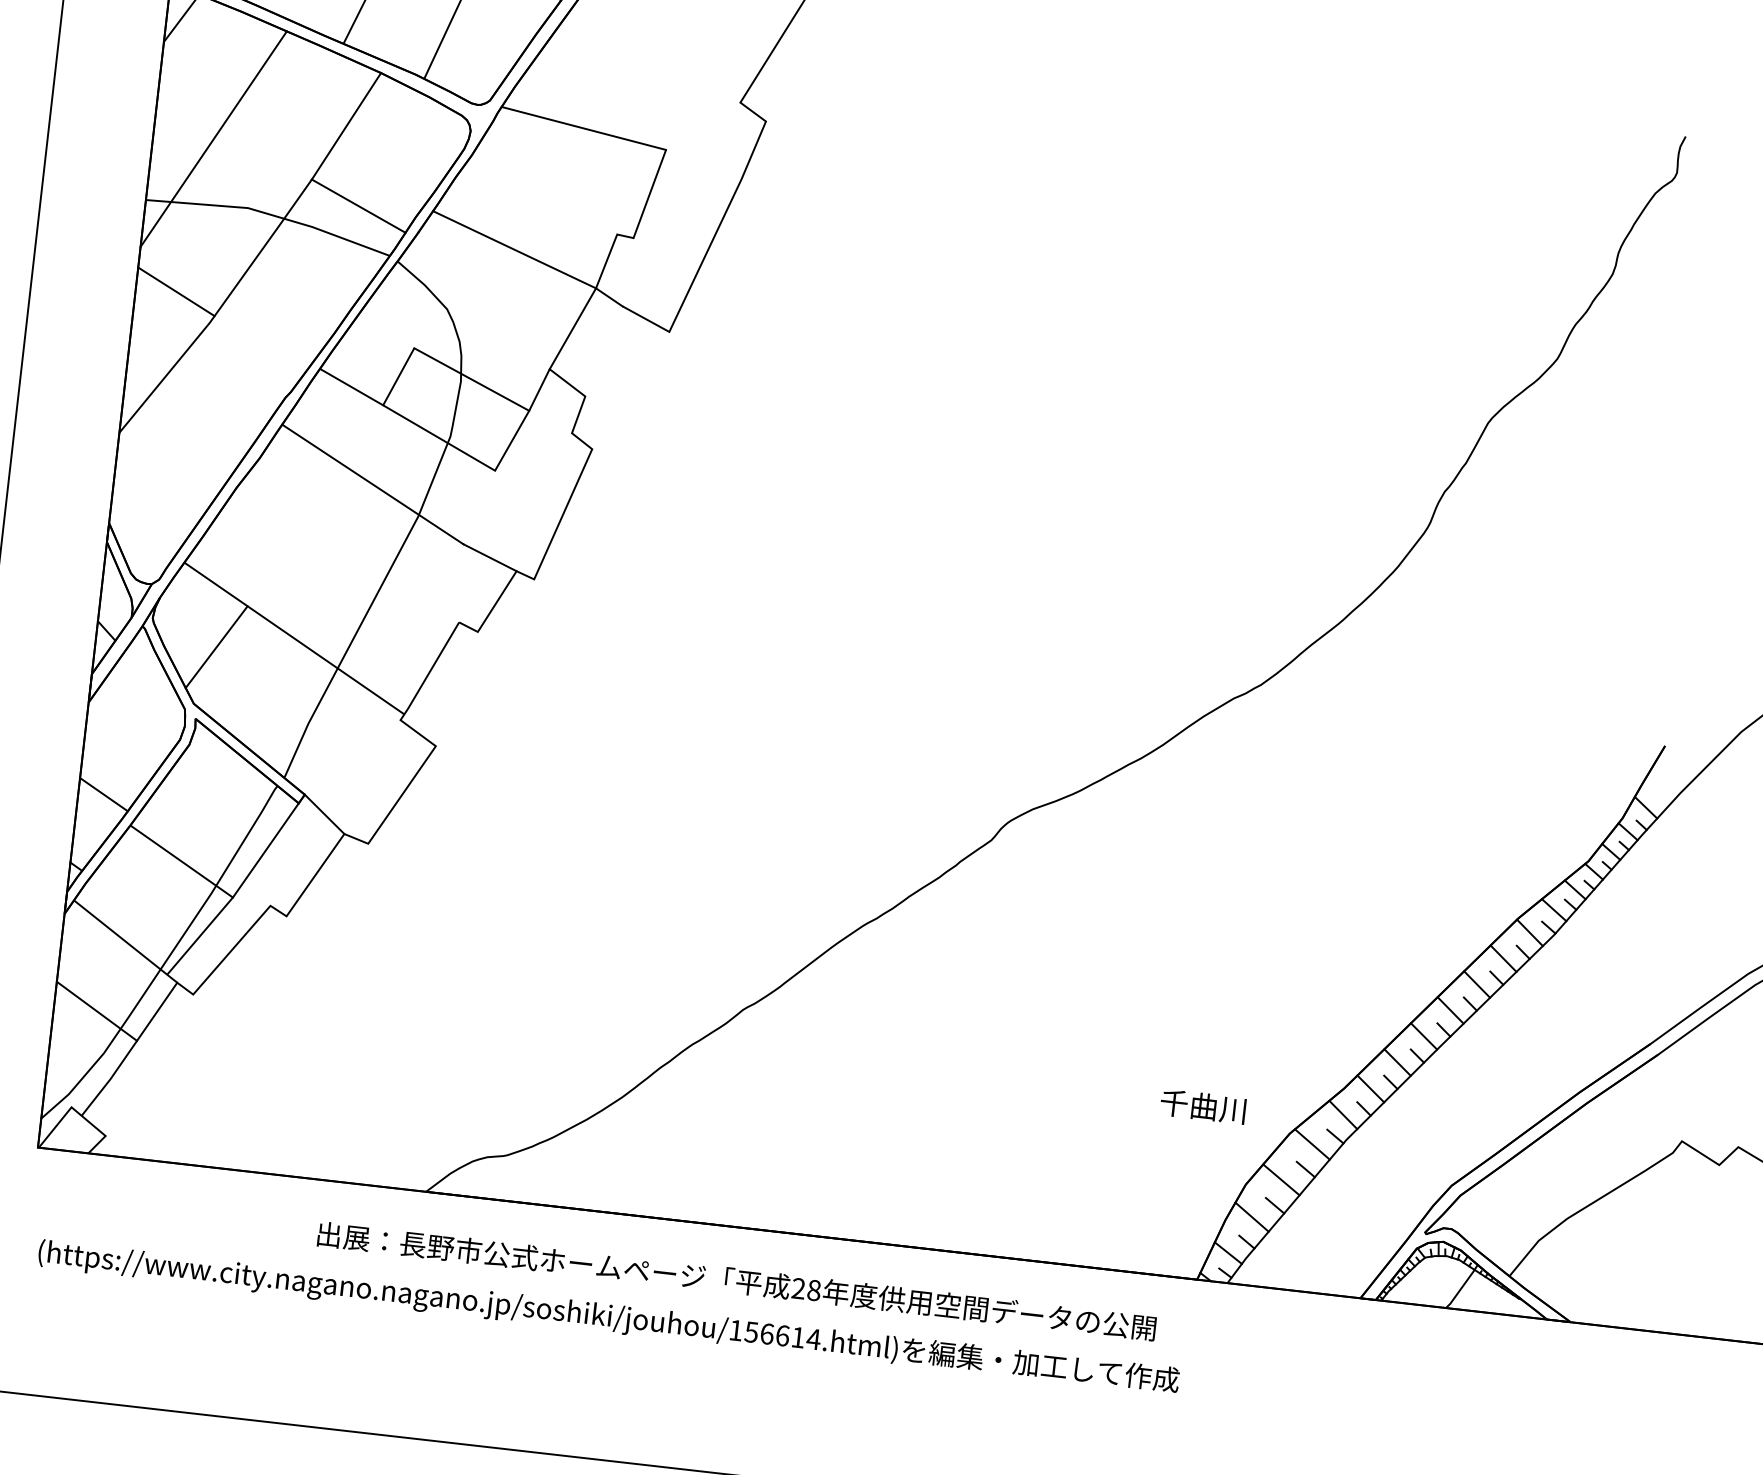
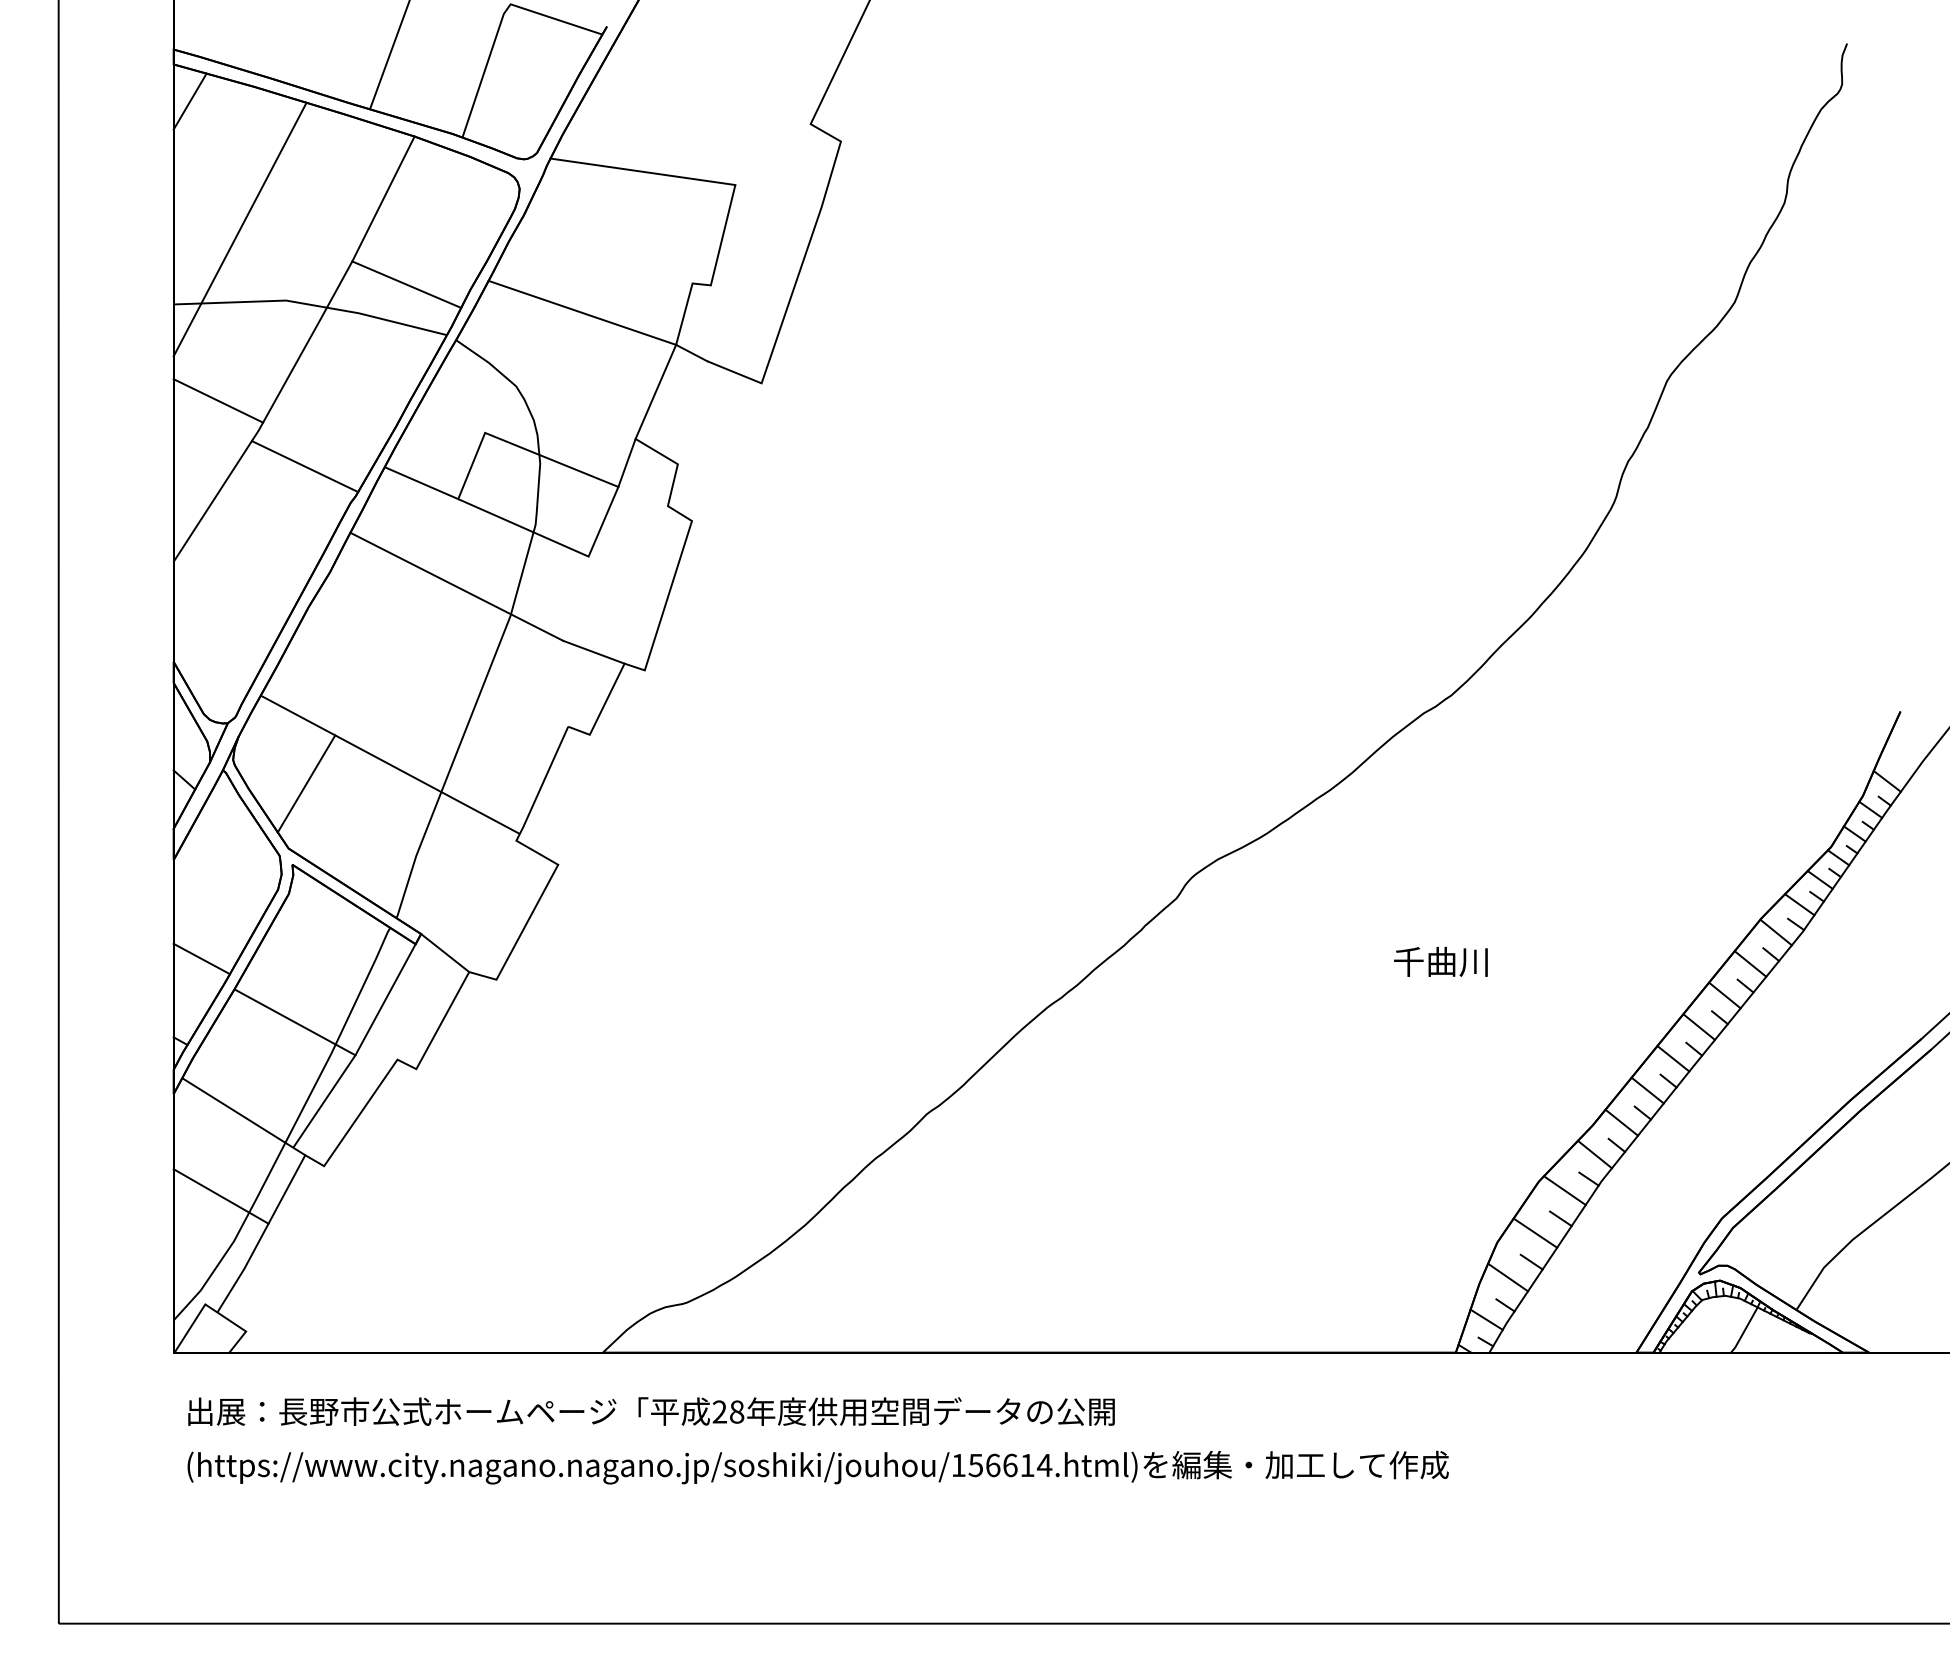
line: (247, 360) -> (304, 466), added
text: (1202, 1106) -> (1440, 961), moved
text: (736, 1281) -> (651, 1411), moved

